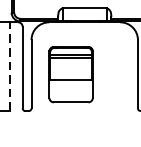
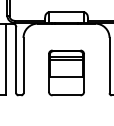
line: (9, 66) -> (5, 59), dashed -> solid
part: (71, 74) -> (66, 72), moved

